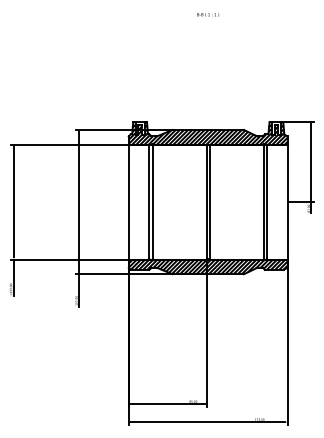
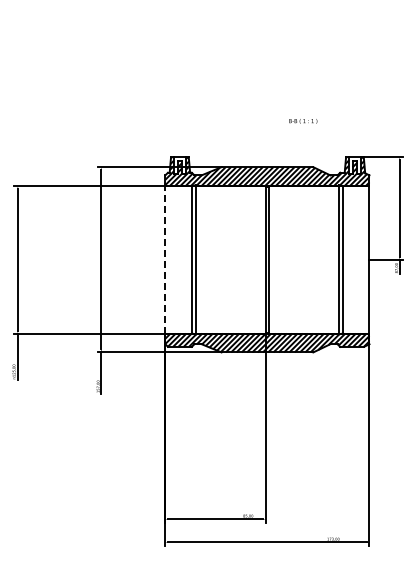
text: (208, 15) -> (303, 121), moved
line: (128, 201) -> (165, 259), solid -> dashed

